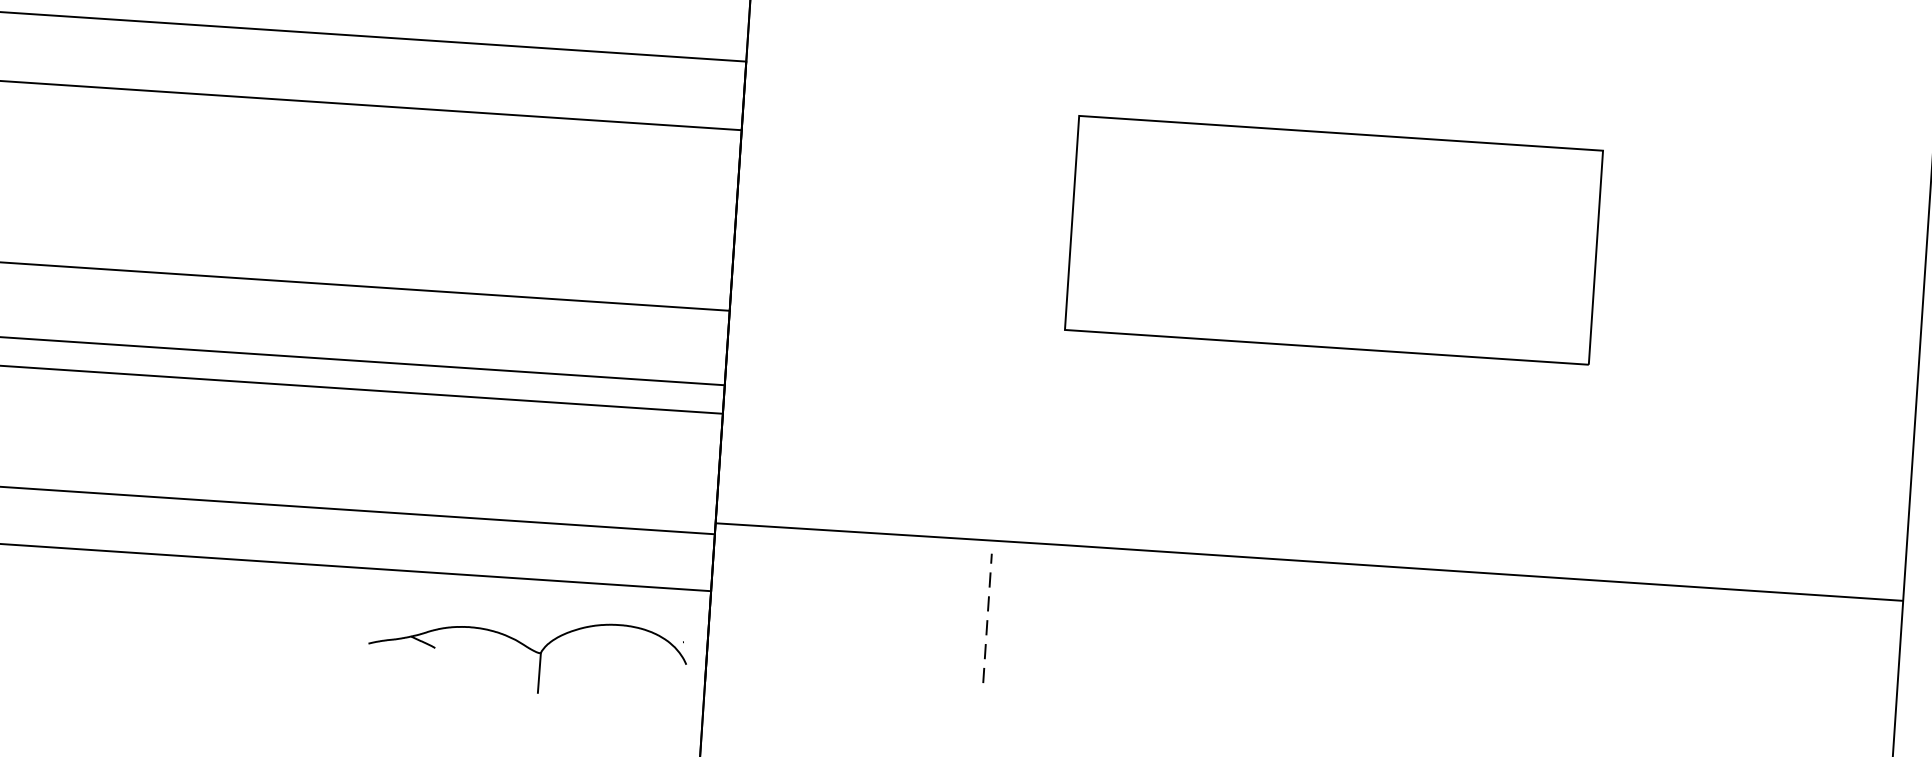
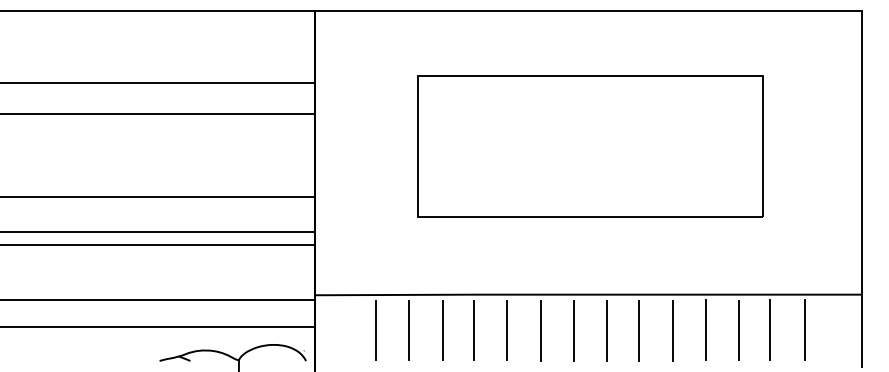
part: (1334, 240) -> (590, 146), size x1.43
line: (841, 608) -> (375, 330), added
line: (913, 613) -> (408, 330), added
line: (986, 618) -> (442, 330), dashed -> solid
line: (1056, 622) -> (474, 330), added
line: (1125, 627) -> (506, 330), added
line: (1199, 632) -> (540, 330), added
line: (1273, 637) -> (574, 330), added
line: (1344, 641) -> (607, 330), added
line: (1414, 646) -> (639, 330), added
line: (1488, 651) -> (673, 330), added
line: (1557, 653) -> (705, 329), added
line: (1631, 660) -> (739, 330), added
line: (1698, 663) -> (770, 329), added
line: (1774, 668) -> (805, 329), added

